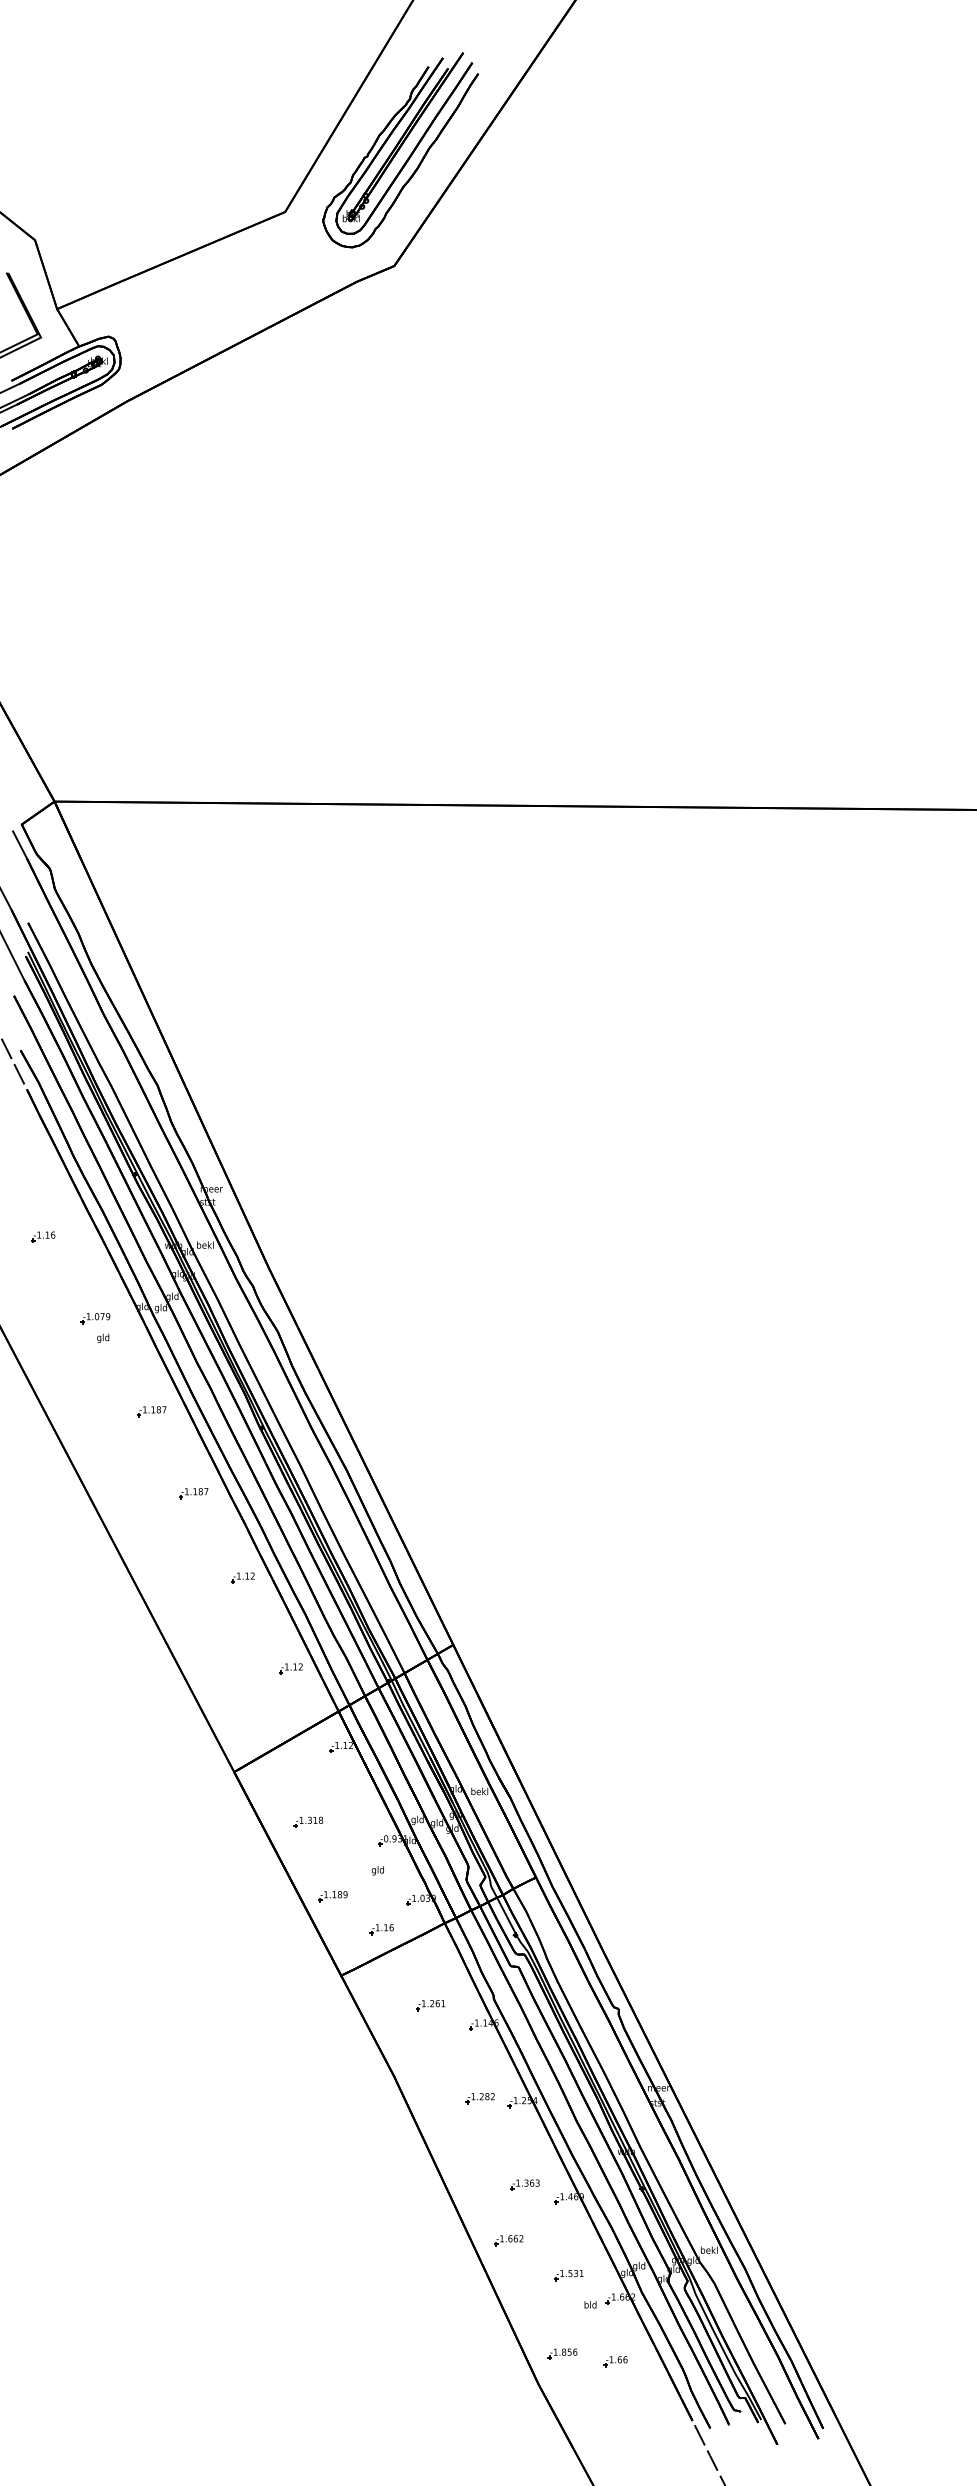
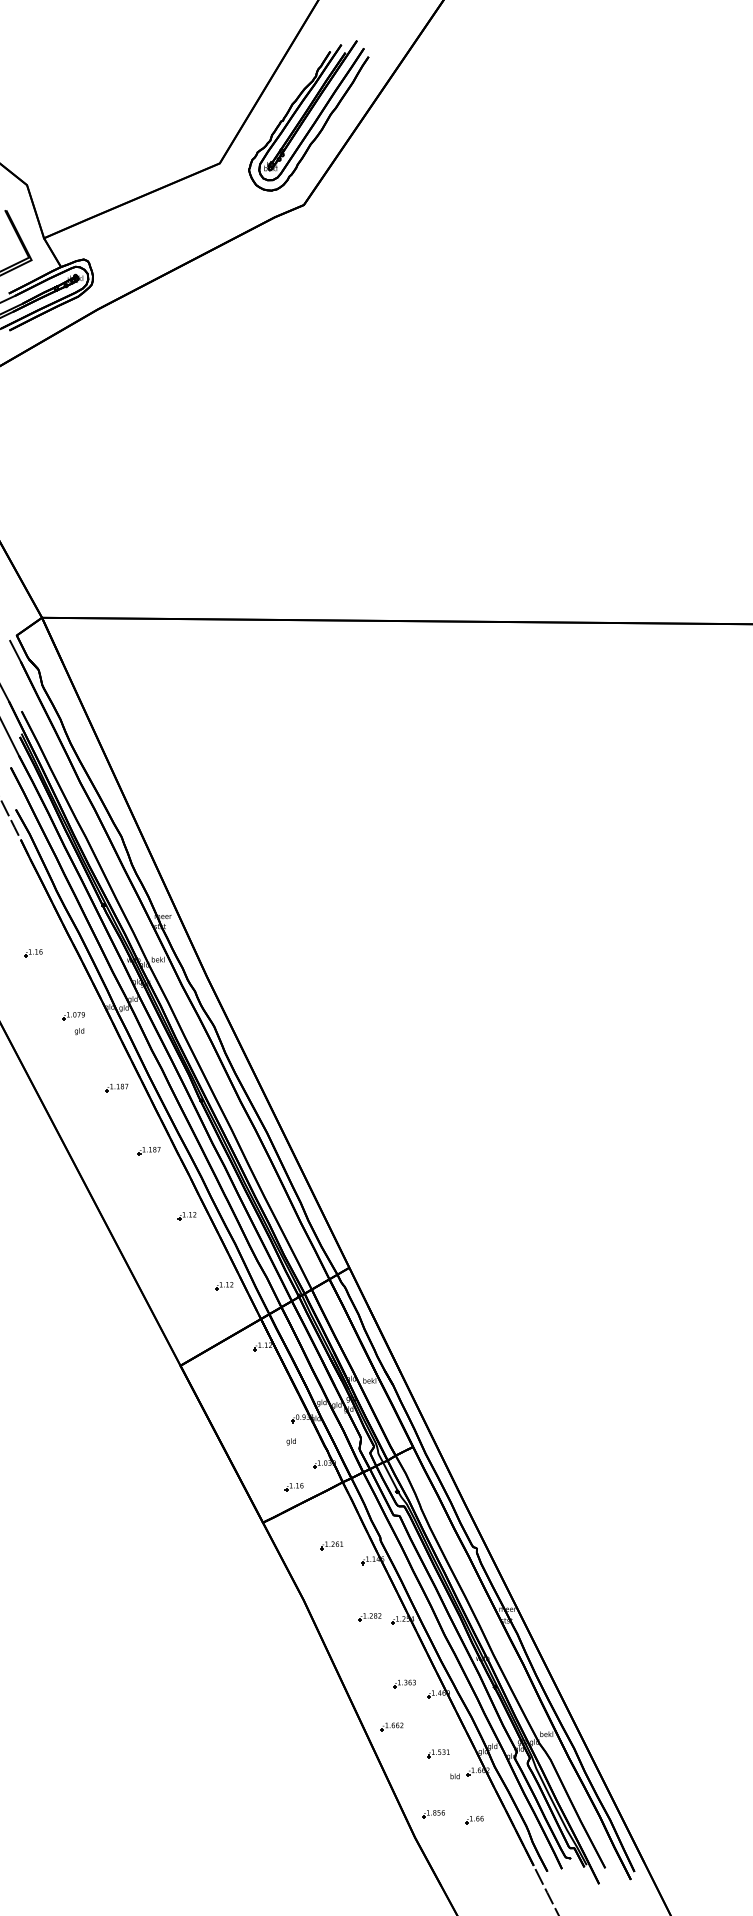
part: (308, 1821) -> (237, 1403), removed
part: (332, 1896) -> (256, 1461), removed

